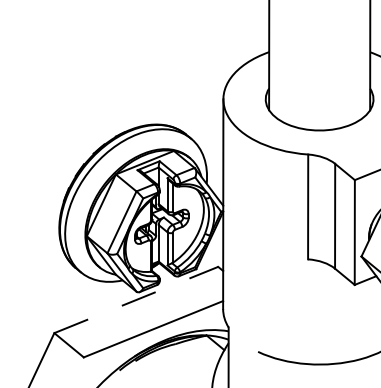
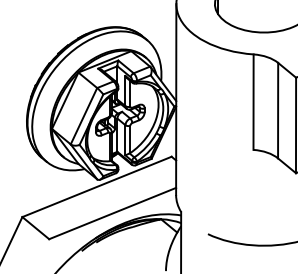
line: (136, 299) -> (97, 186), dashed -> solid

